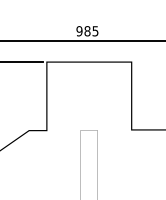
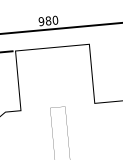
text: (95, 31) -> (55, 20), 985 -> 980

